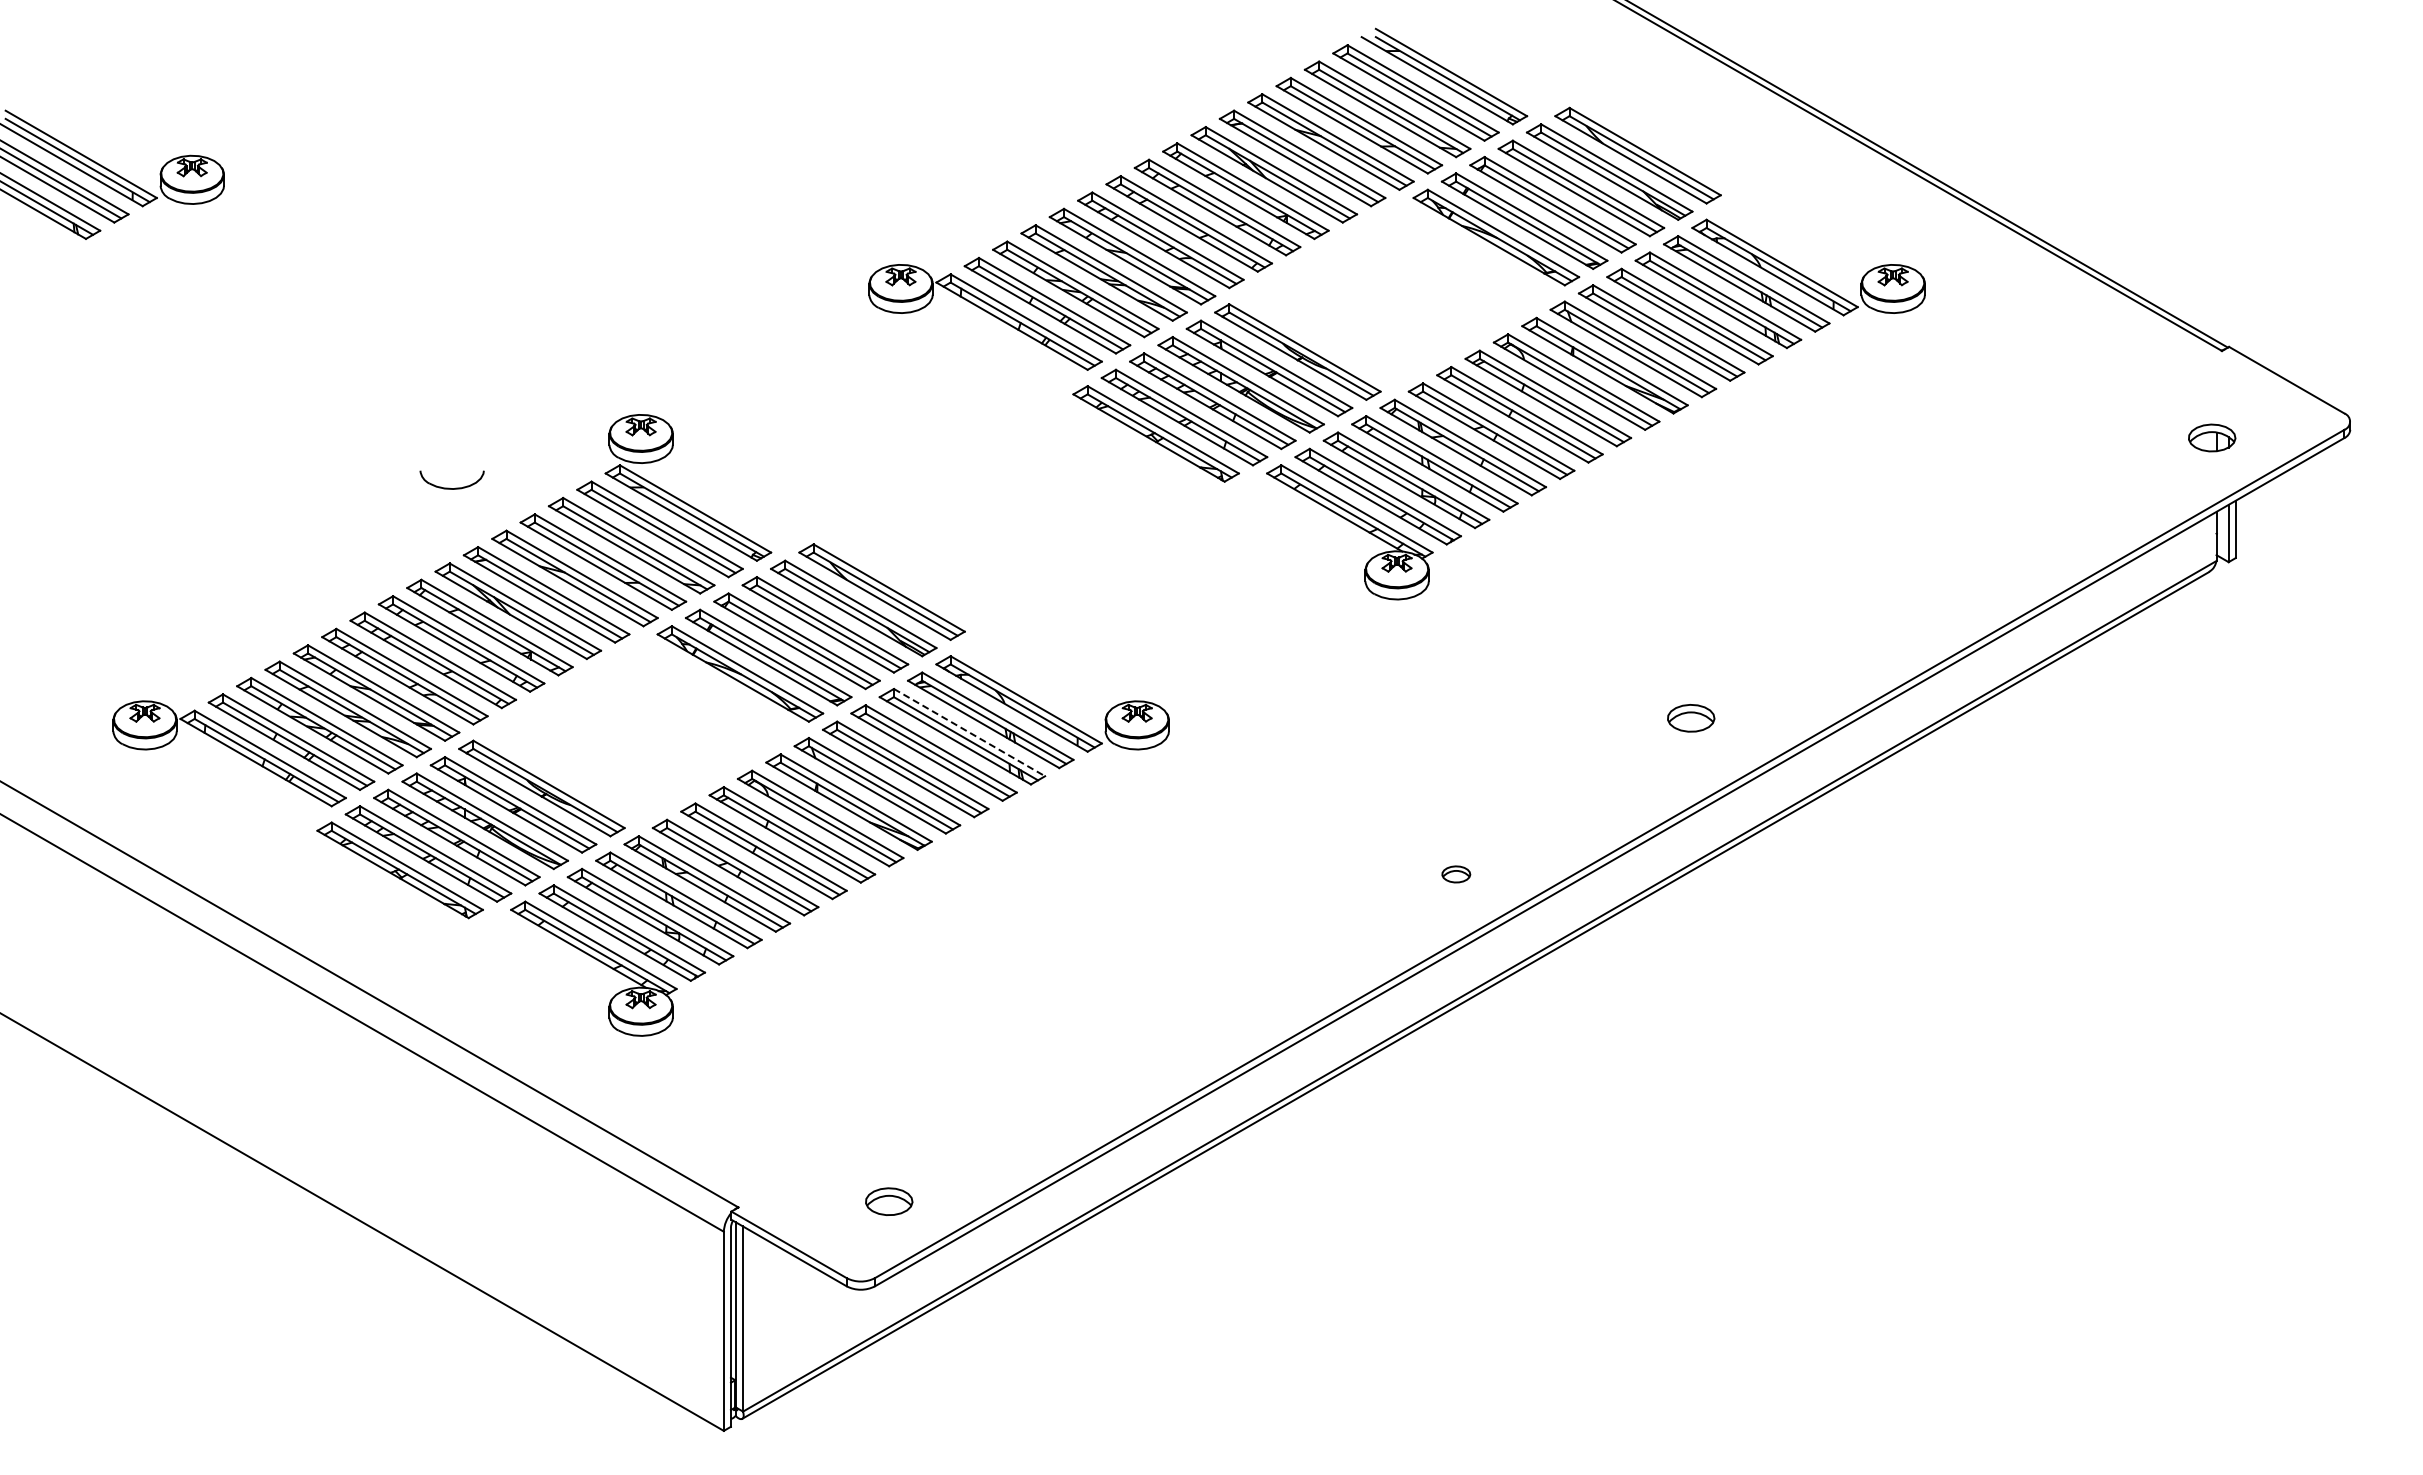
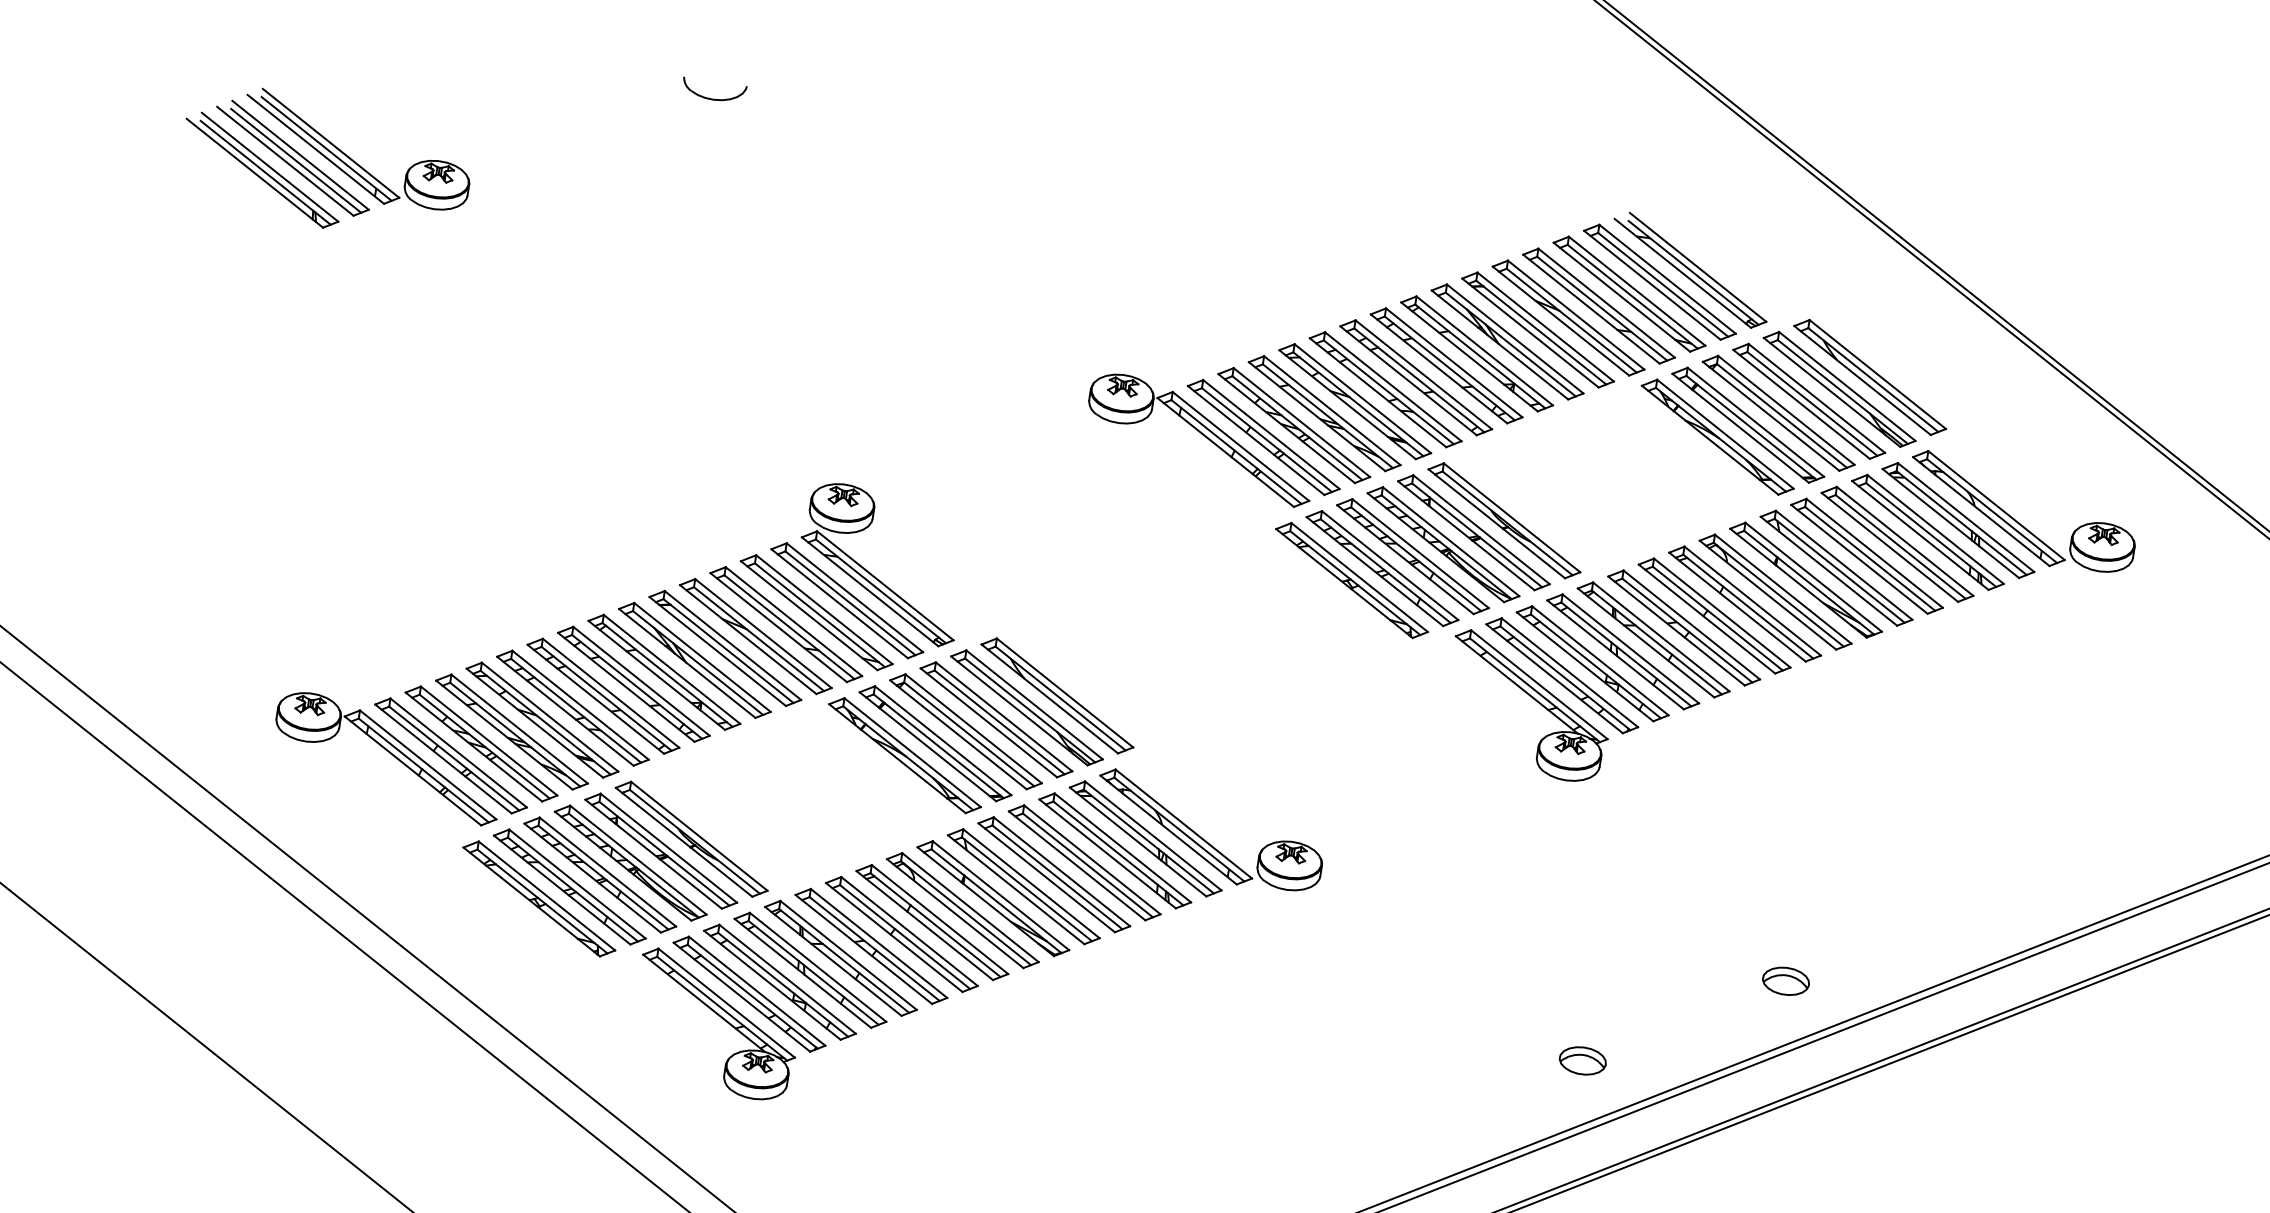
part: (449, 487) -> (710, 97), moved
part: (1691, 718) -> (1786, 981), moved
line: (969, 732) -> (1122, 847), dashed -> solid
part: (1456, 874) -> (1583, 1061), size x1.67

